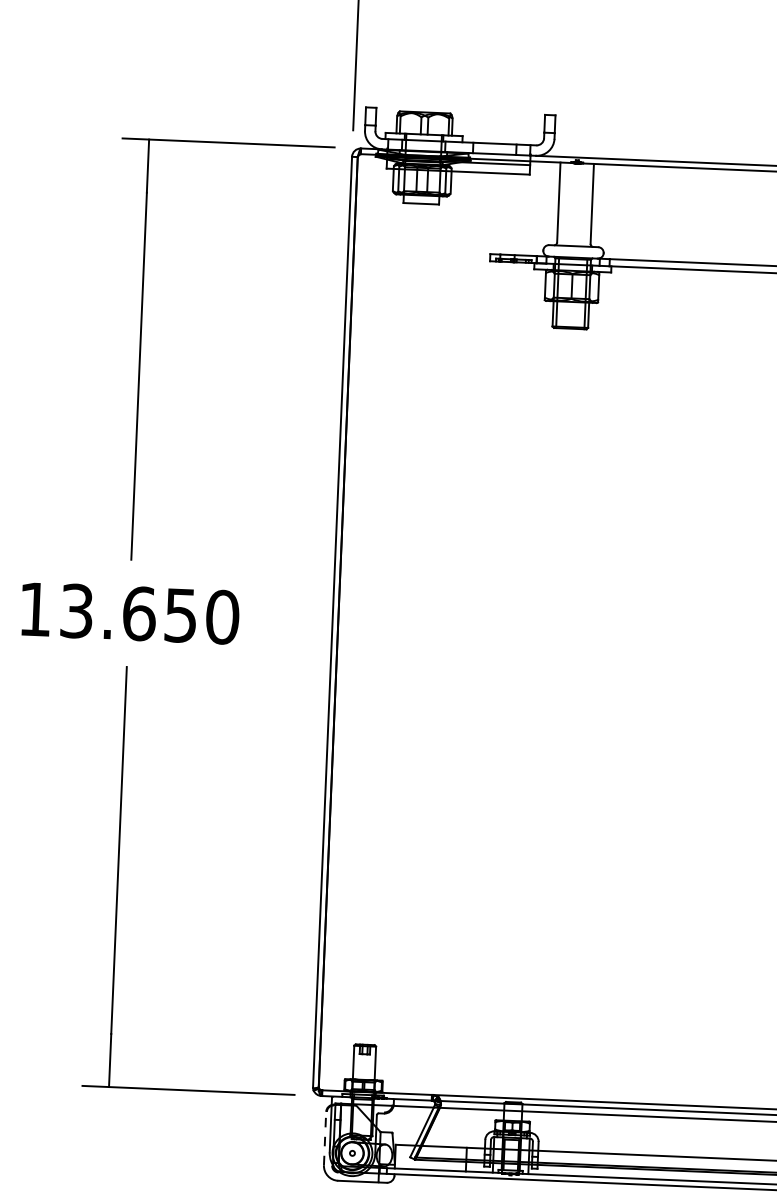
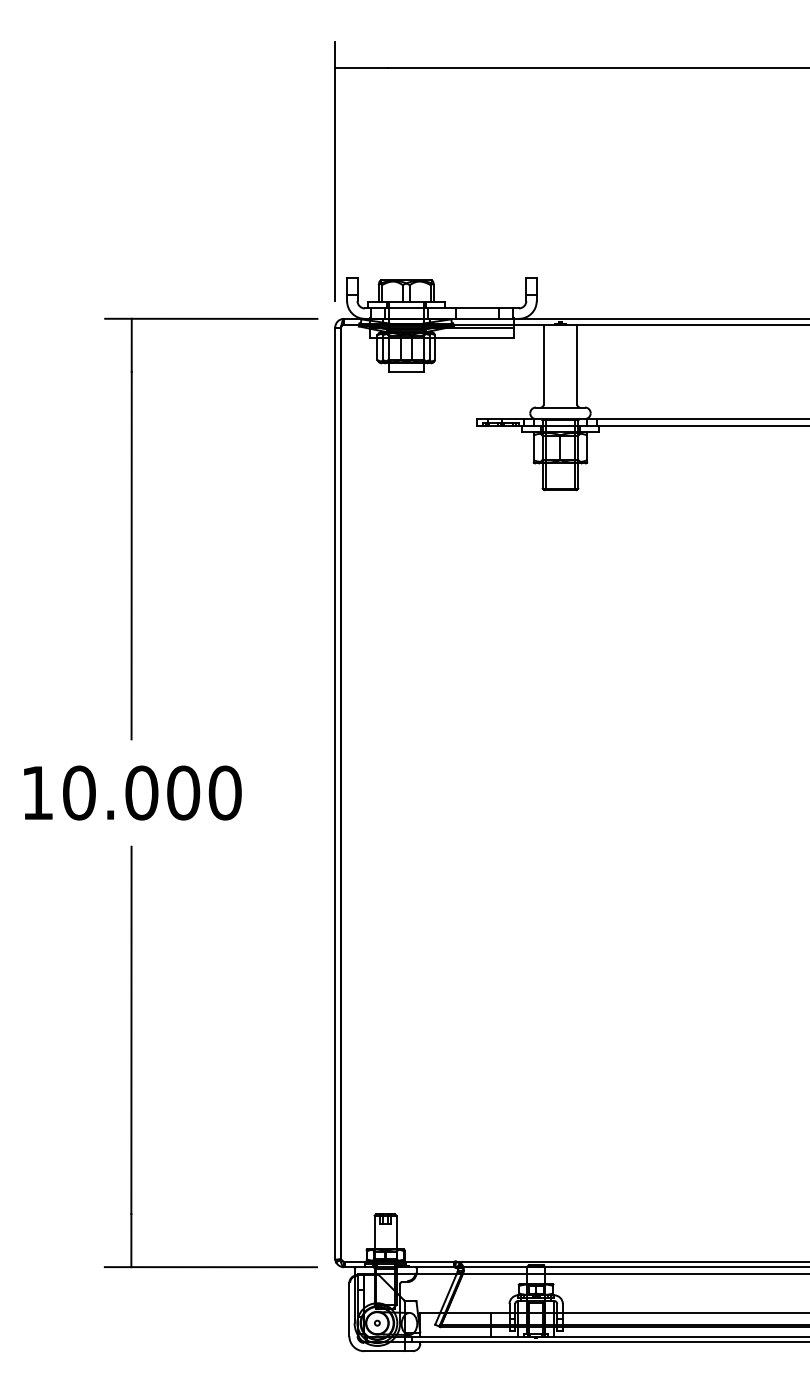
text: (129, 612) -> (131, 792), 13.650 -> 10.000
line: (325, 1138) -> (349, 1309), dashed -> solid

